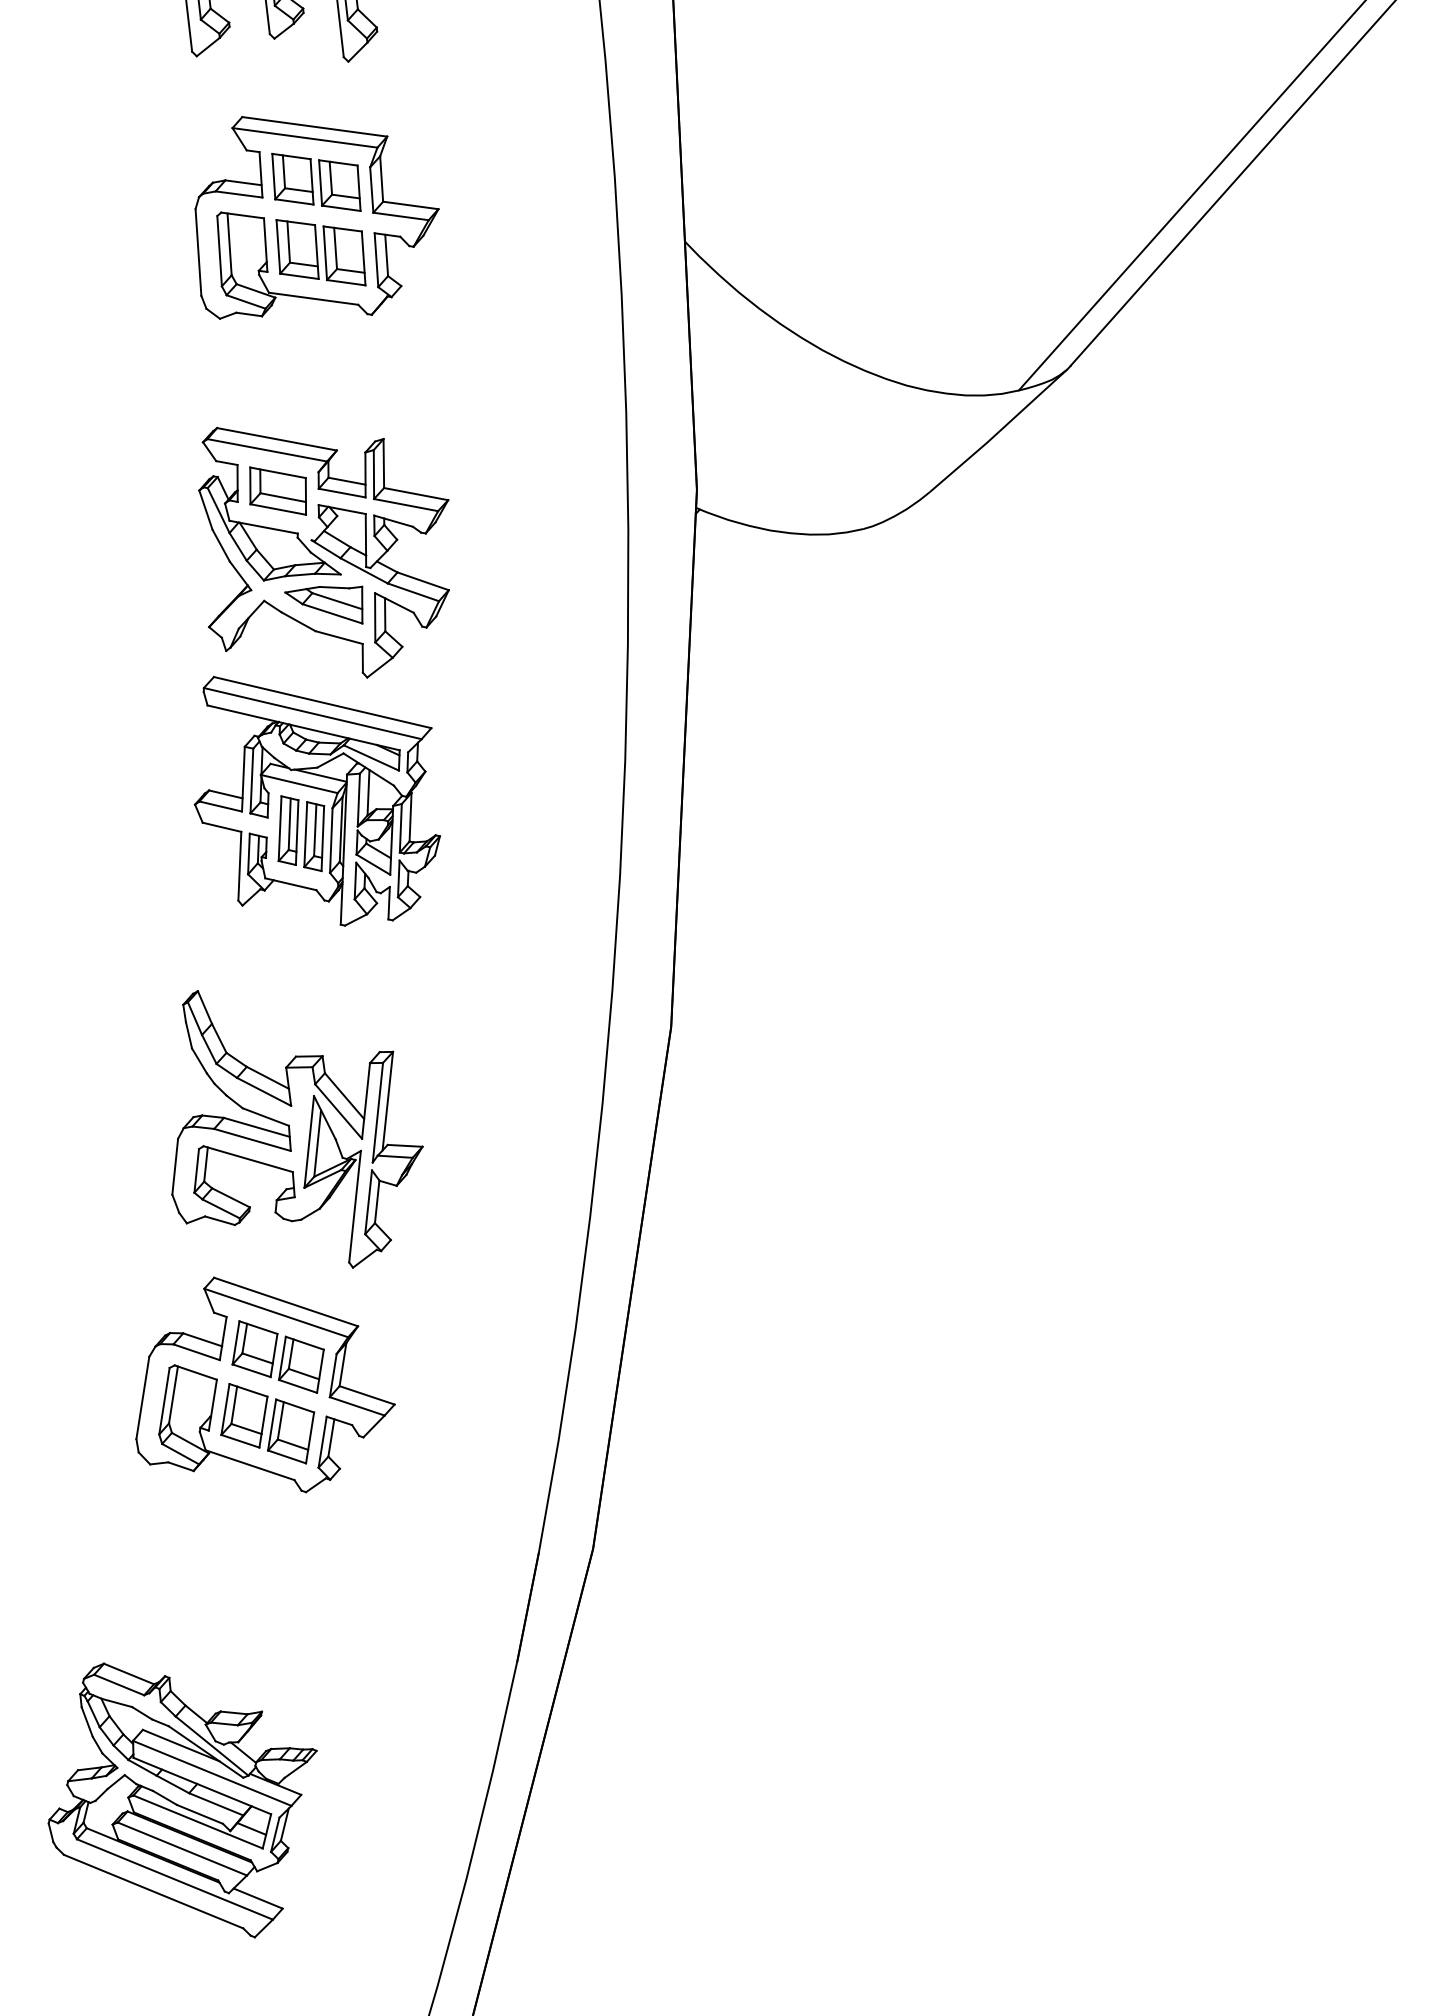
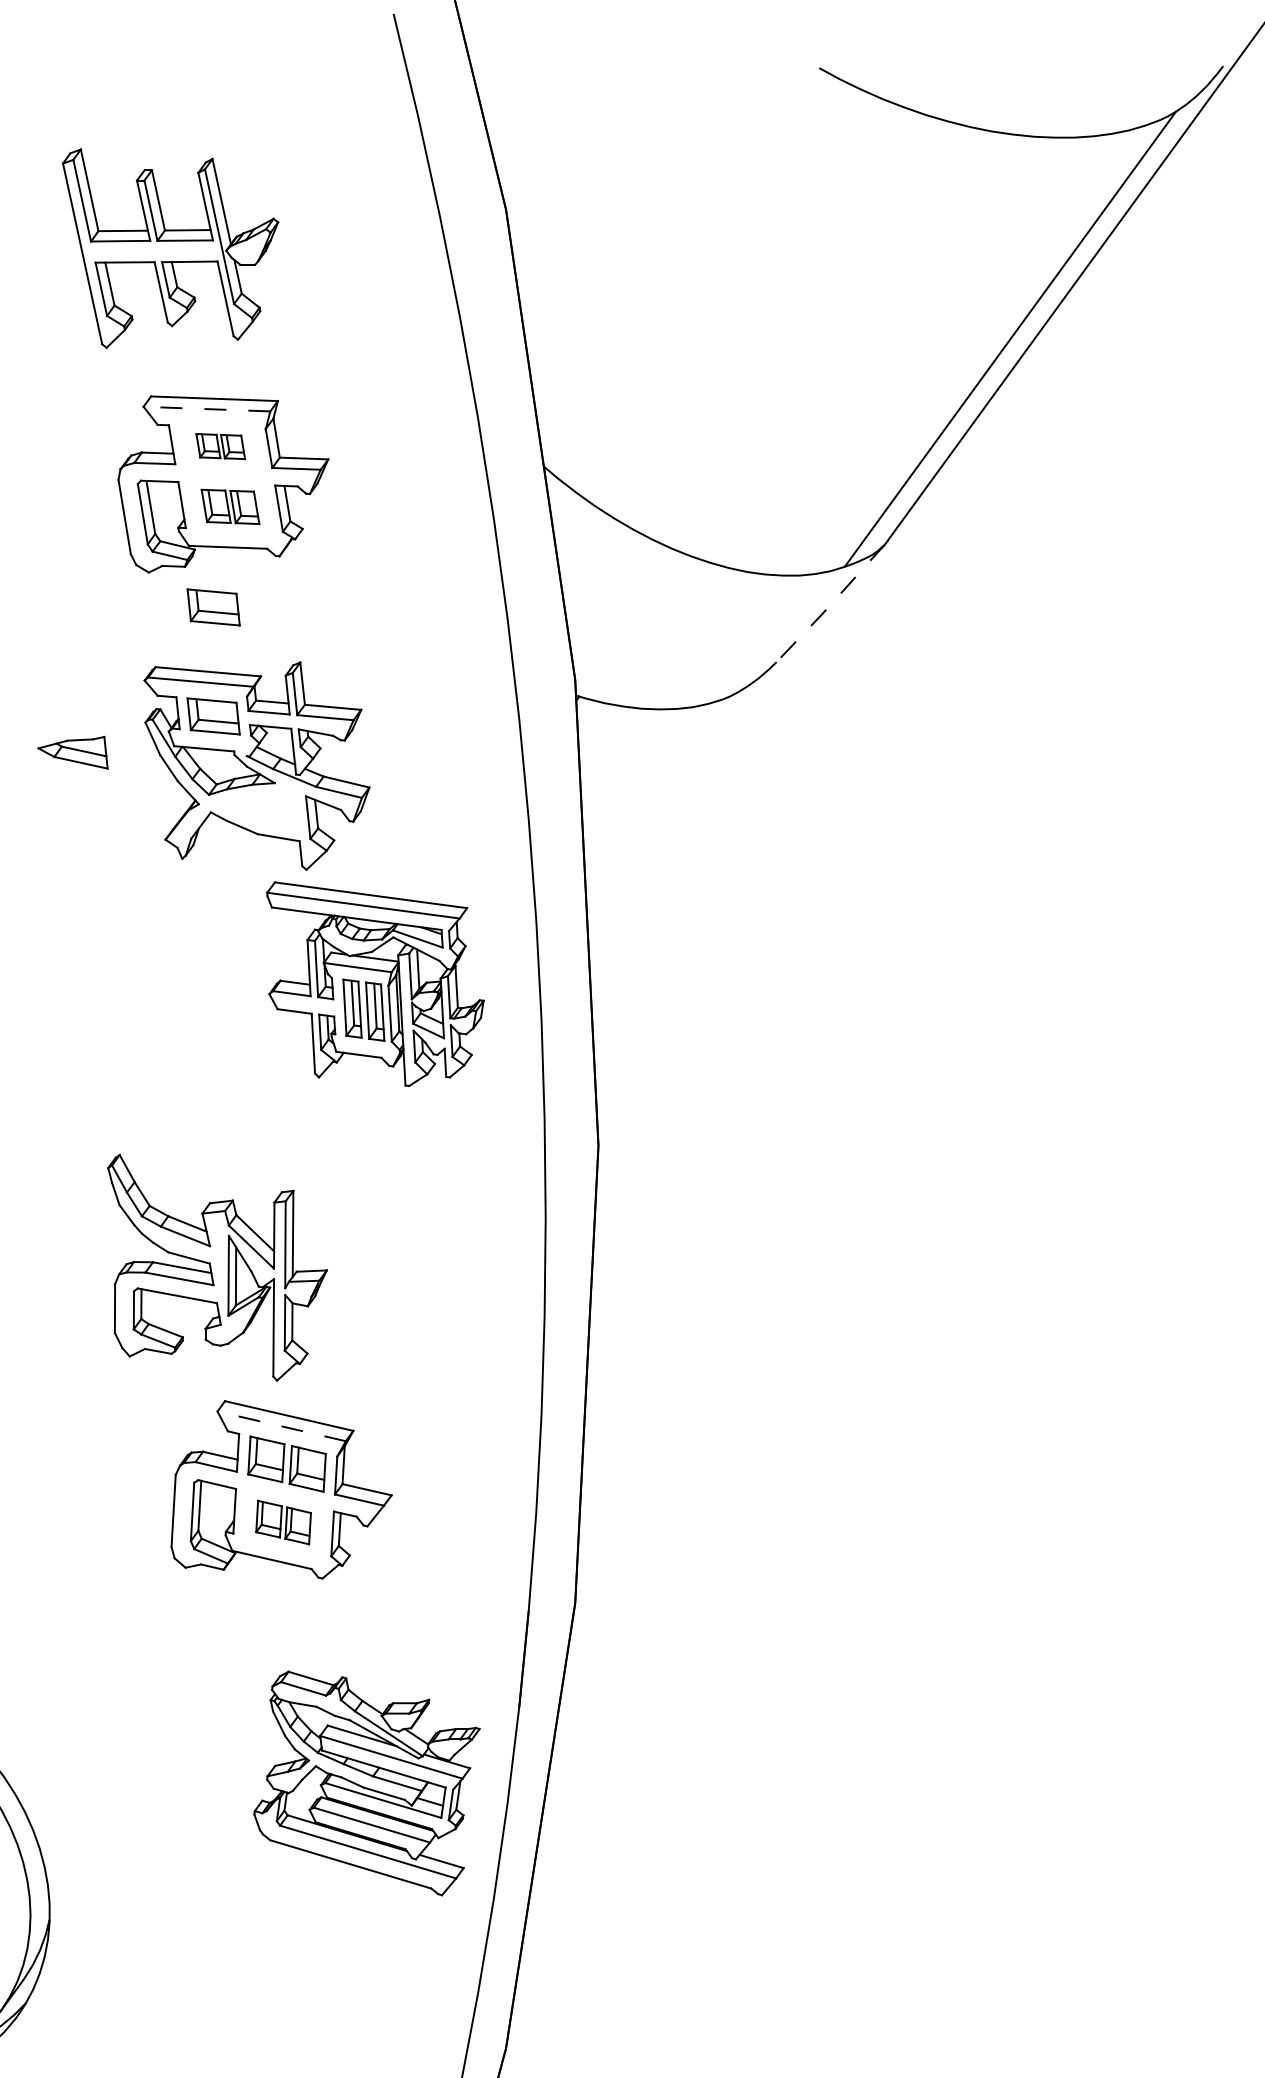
line: (304, 138) -> (206, 409), solid -> dashed
part: (316, 182) -> (220, 446), size x0.6
part: (321, 252) -> (230, 506), size x0.7
part: (290, 366) -> (213, 607), added
line: (999, 432) -> (831, 604), solid -> dashed
part: (323, 601) -> (72, 752), moved
part: (317, 804) -> (375, 983), moved
part: (297, 1131) -> (217, 1267), moved
line: (276, 1313) -> (281, 1426), solid -> dashed
part: (267, 1423) -> (283, 1522), size x0.7
part: (180, 1800) -> (366, 1783), moved

